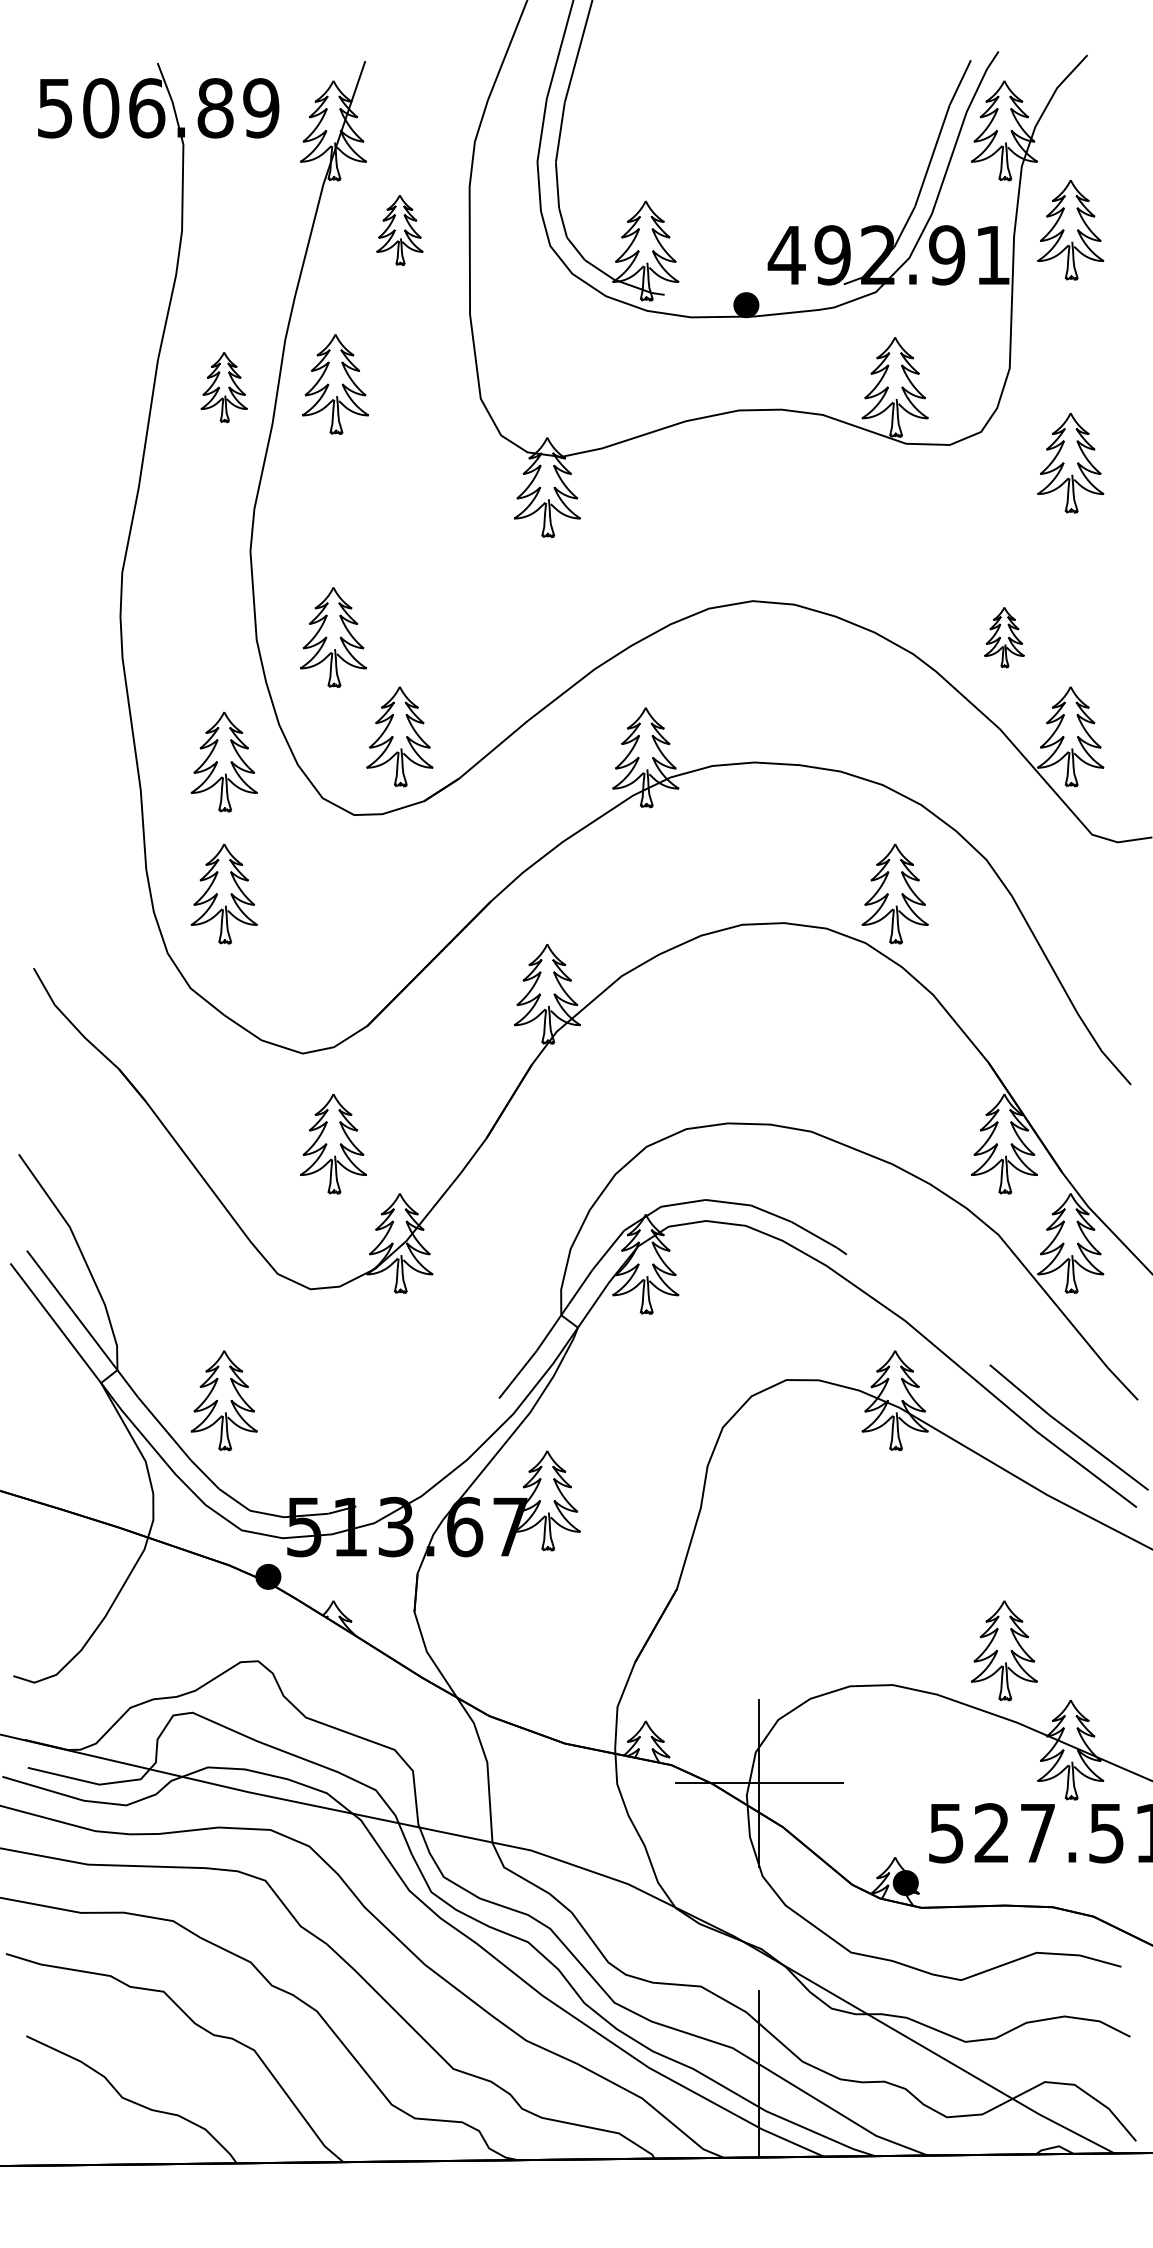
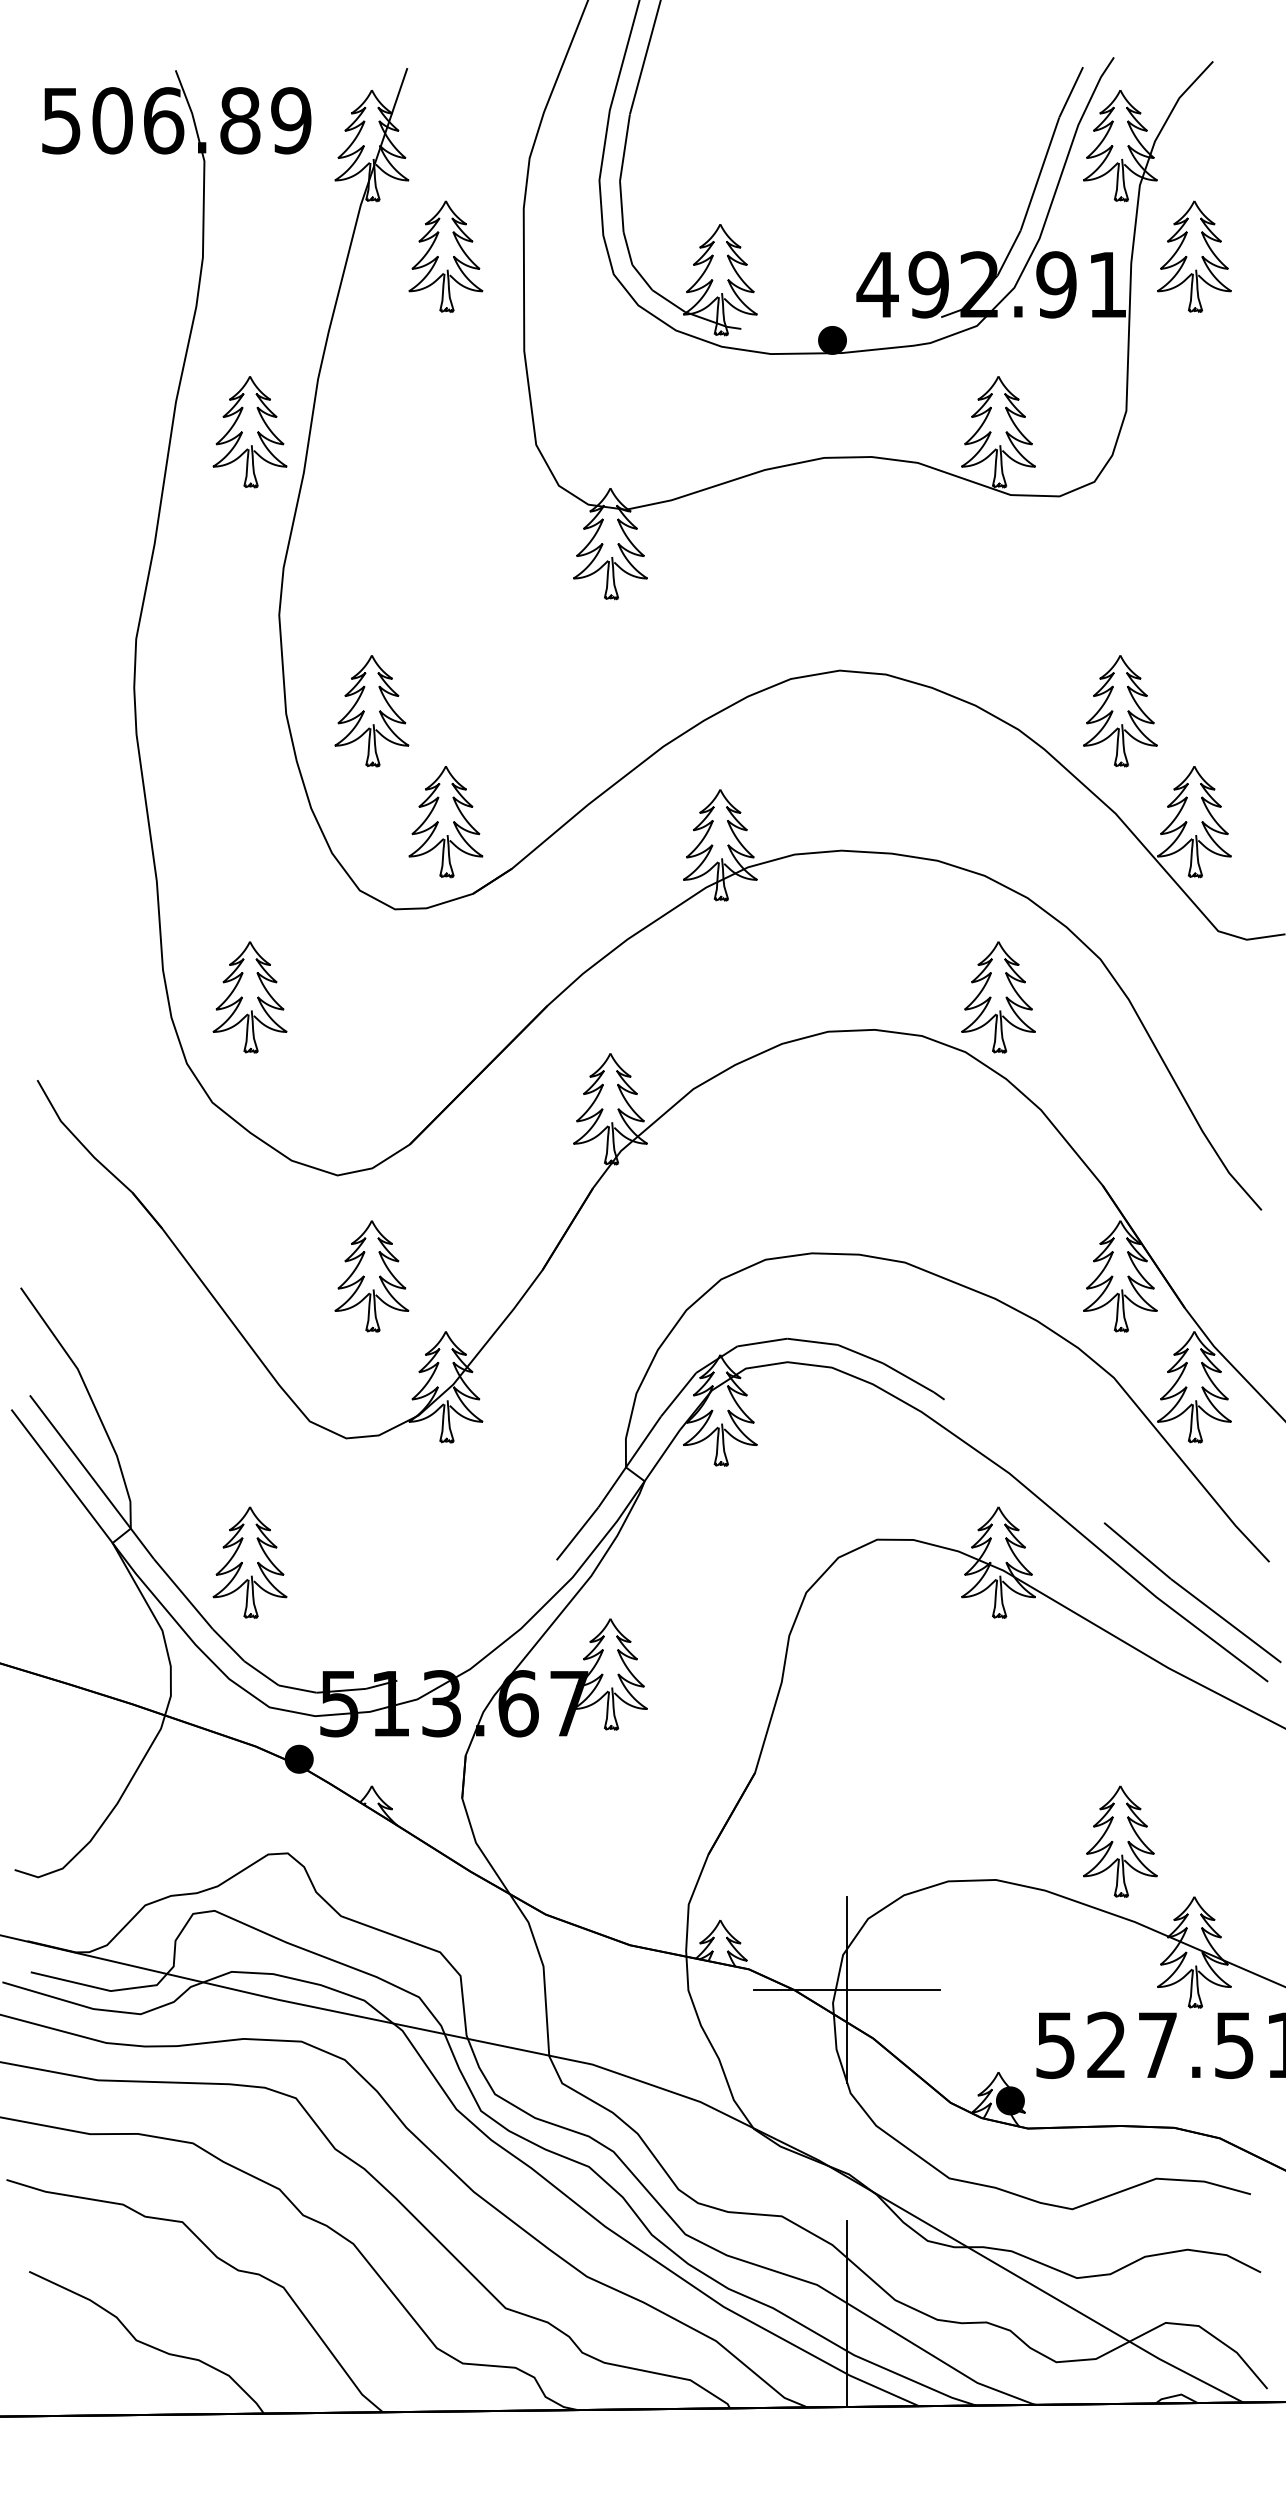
part: (399, 230) -> (445, 257), size x1.43
part: (335, 384) -> (374, 428), removed
part: (223, 387) -> (249, 432), size x1.43
part: (1070, 463) -> (1194, 517), removed
part: (1004, 637) -> (1120, 711), size x1.67
part: (223, 761) -> (249, 849), removed

